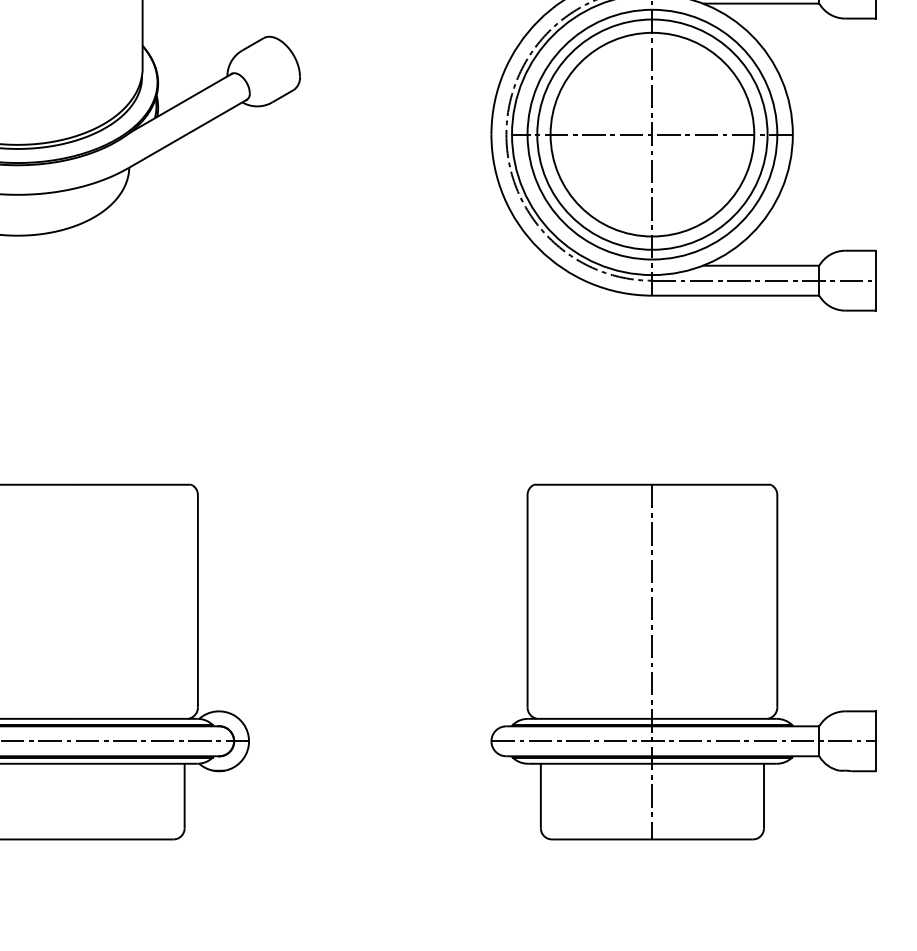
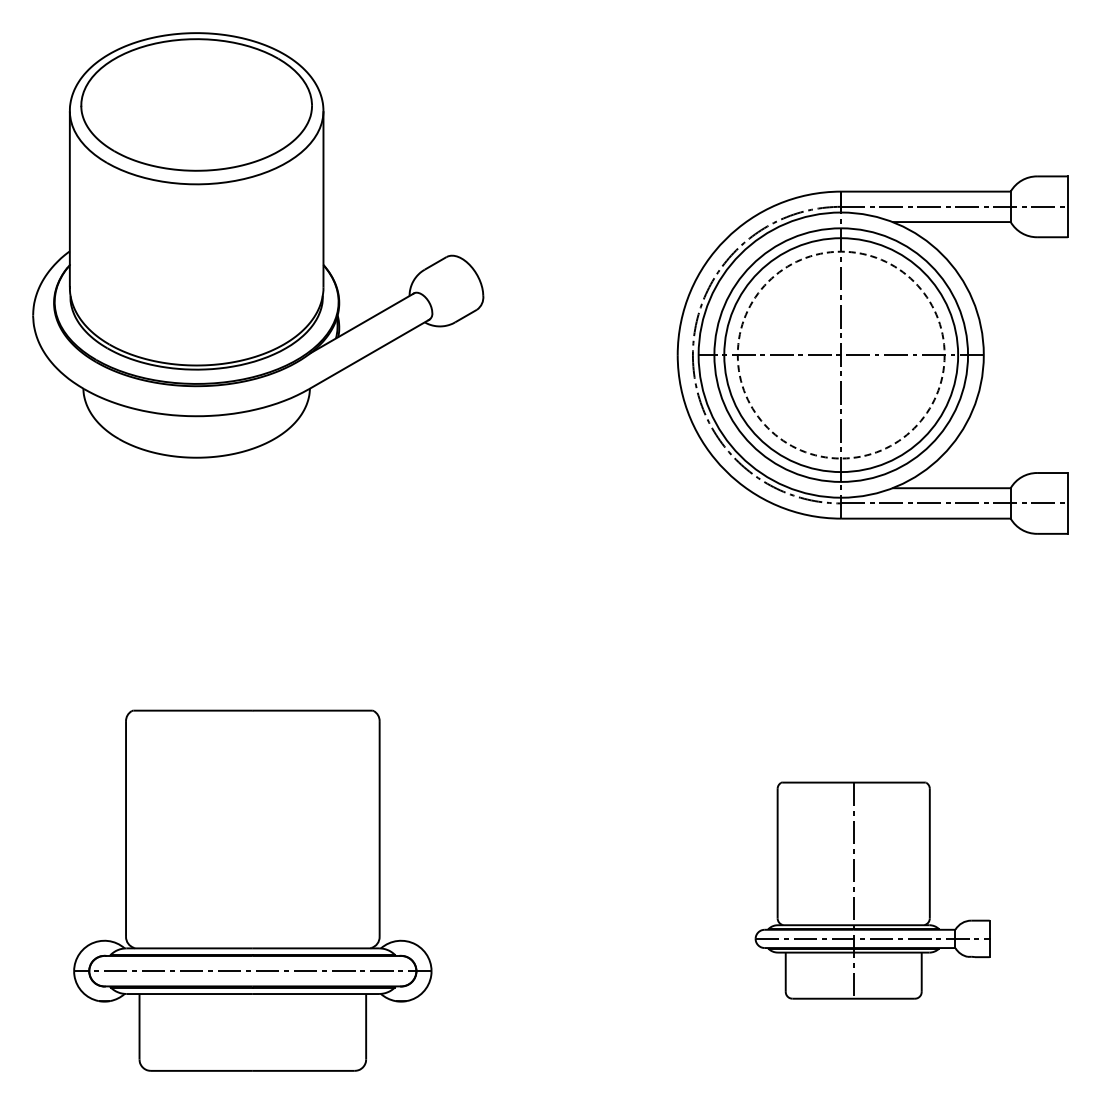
circle: (651, 134) -> (840, 354), solid -> dashed
part: (683, 661) -> (872, 890), size x0.6

